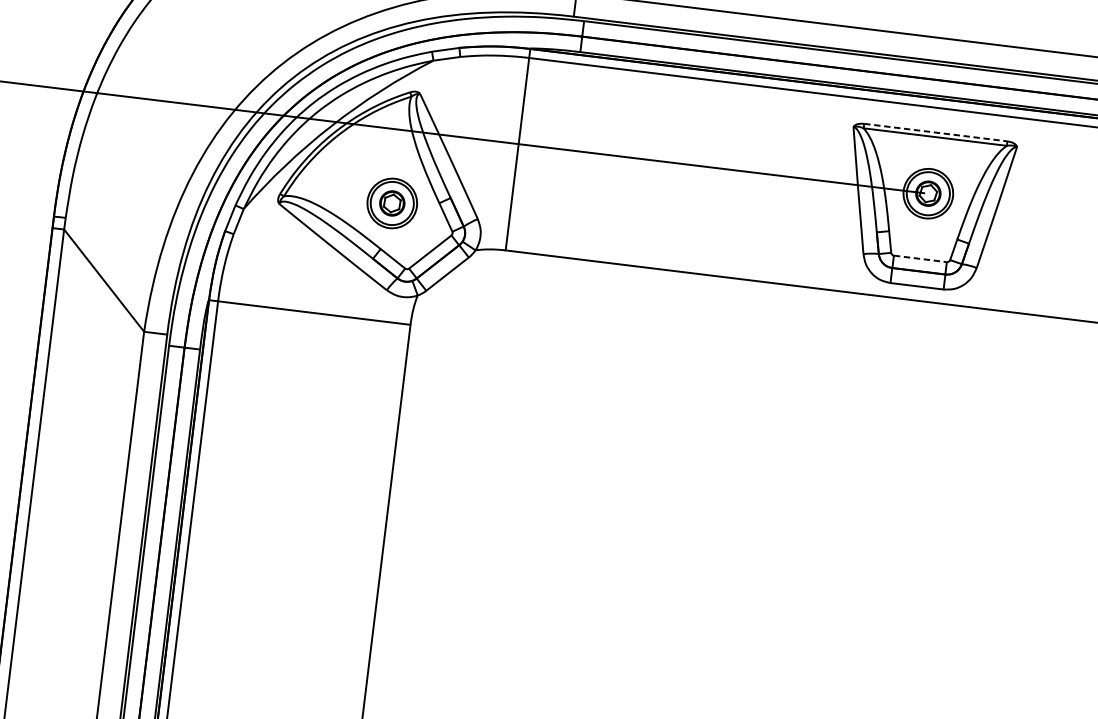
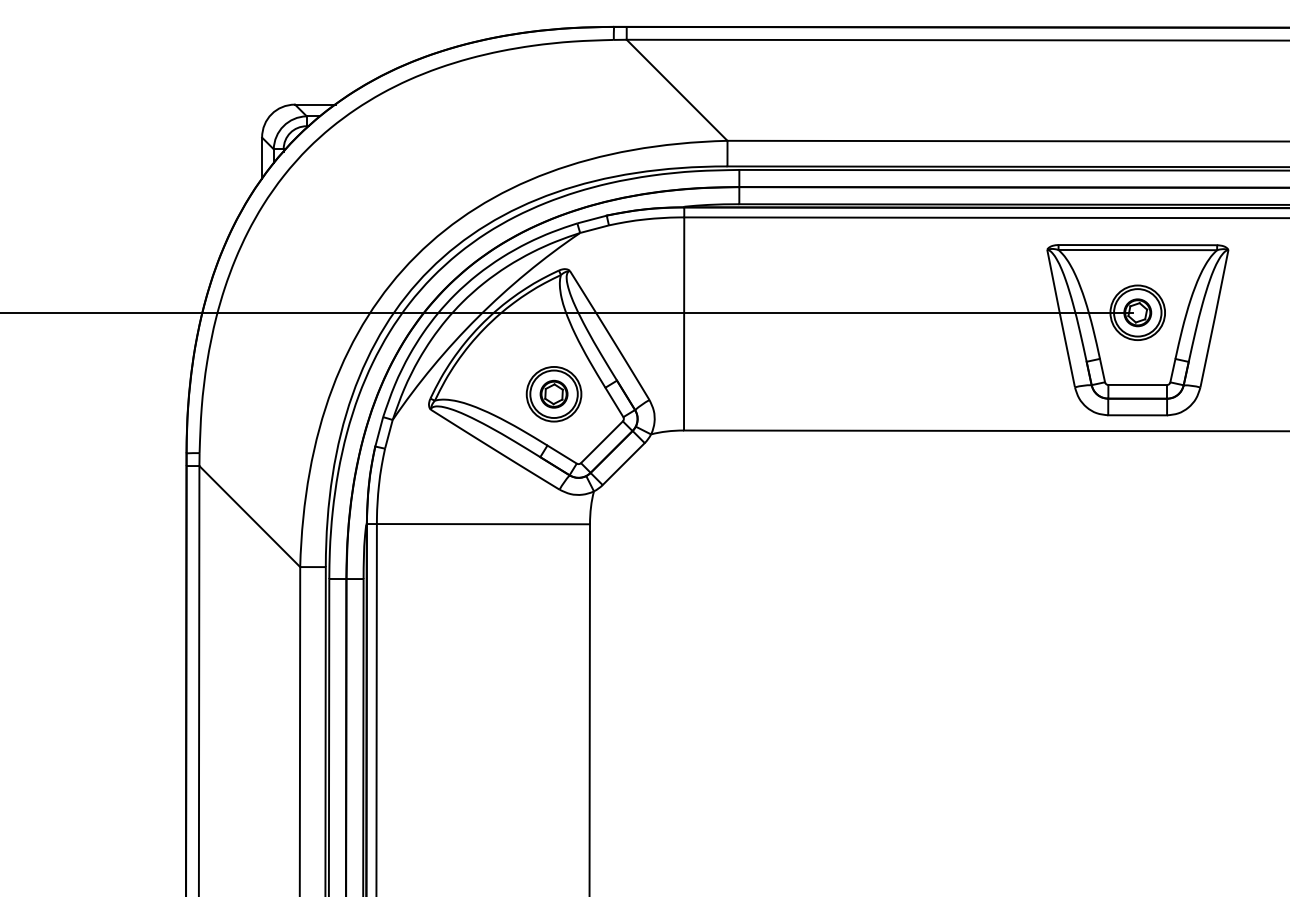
line: (936, 133) -> (1138, 245), dashed -> solid
line: (921, 259) -> (1138, 385), dashed -> solid

